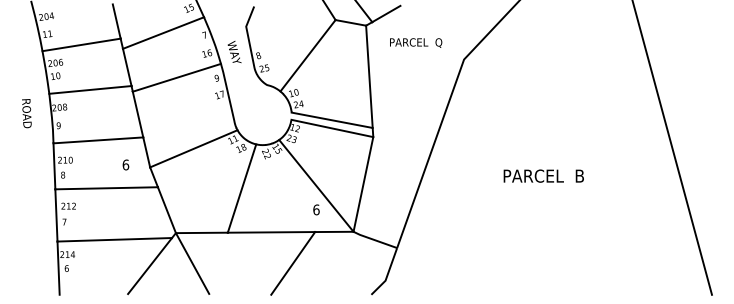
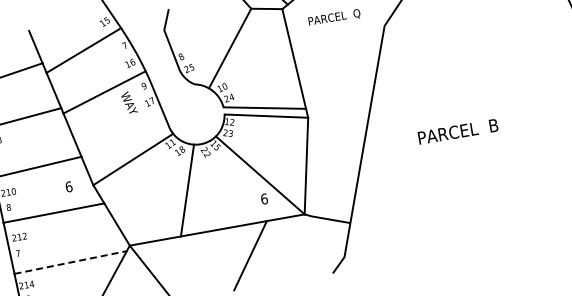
text: (234, 52) -> (129, 103), moved
text: (543, 175) -> (457, 131), moved
line: (115, 239) -> (71, 262), solid -> dashed

